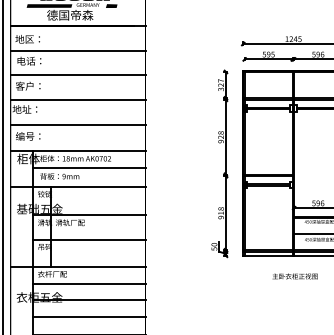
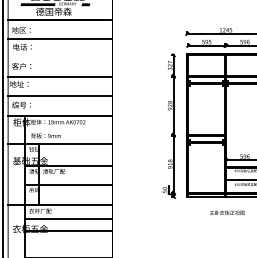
line: (78, 74) -> (60, 57), removed
line: (88, 168) -> (68, 129), removed
line: (88, 317) -> (68, 244), removed

